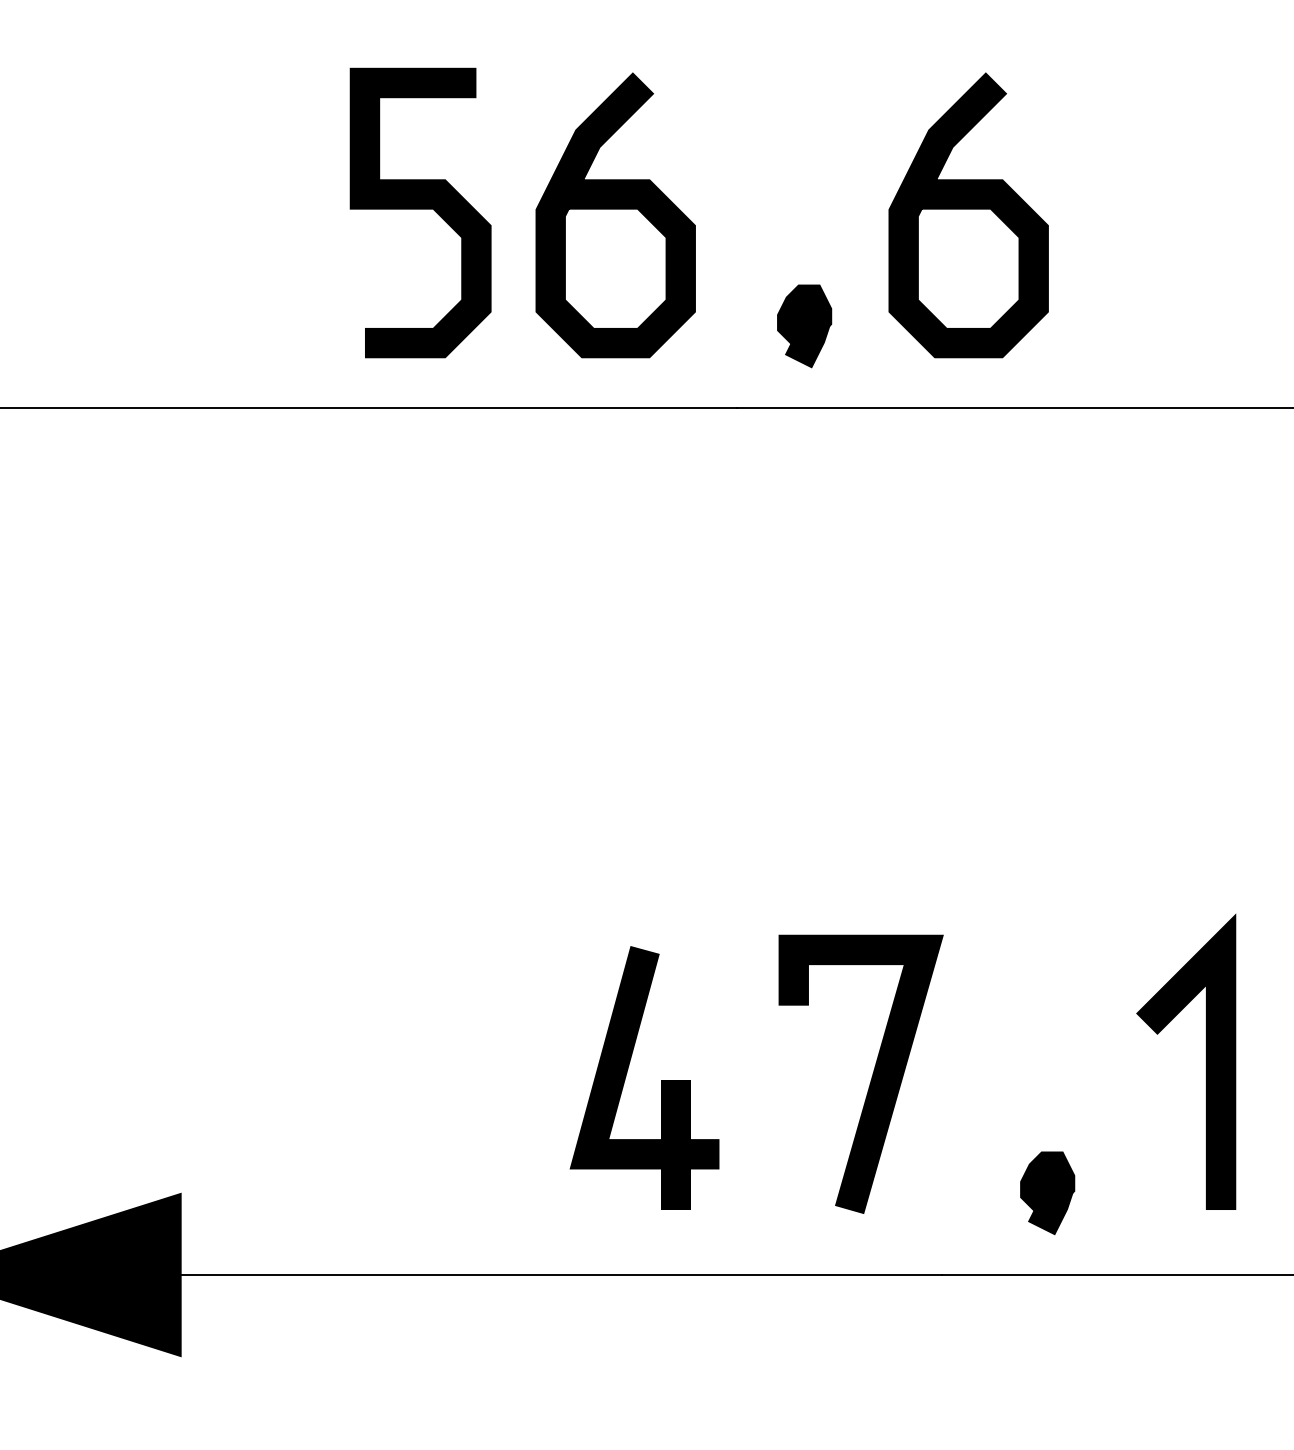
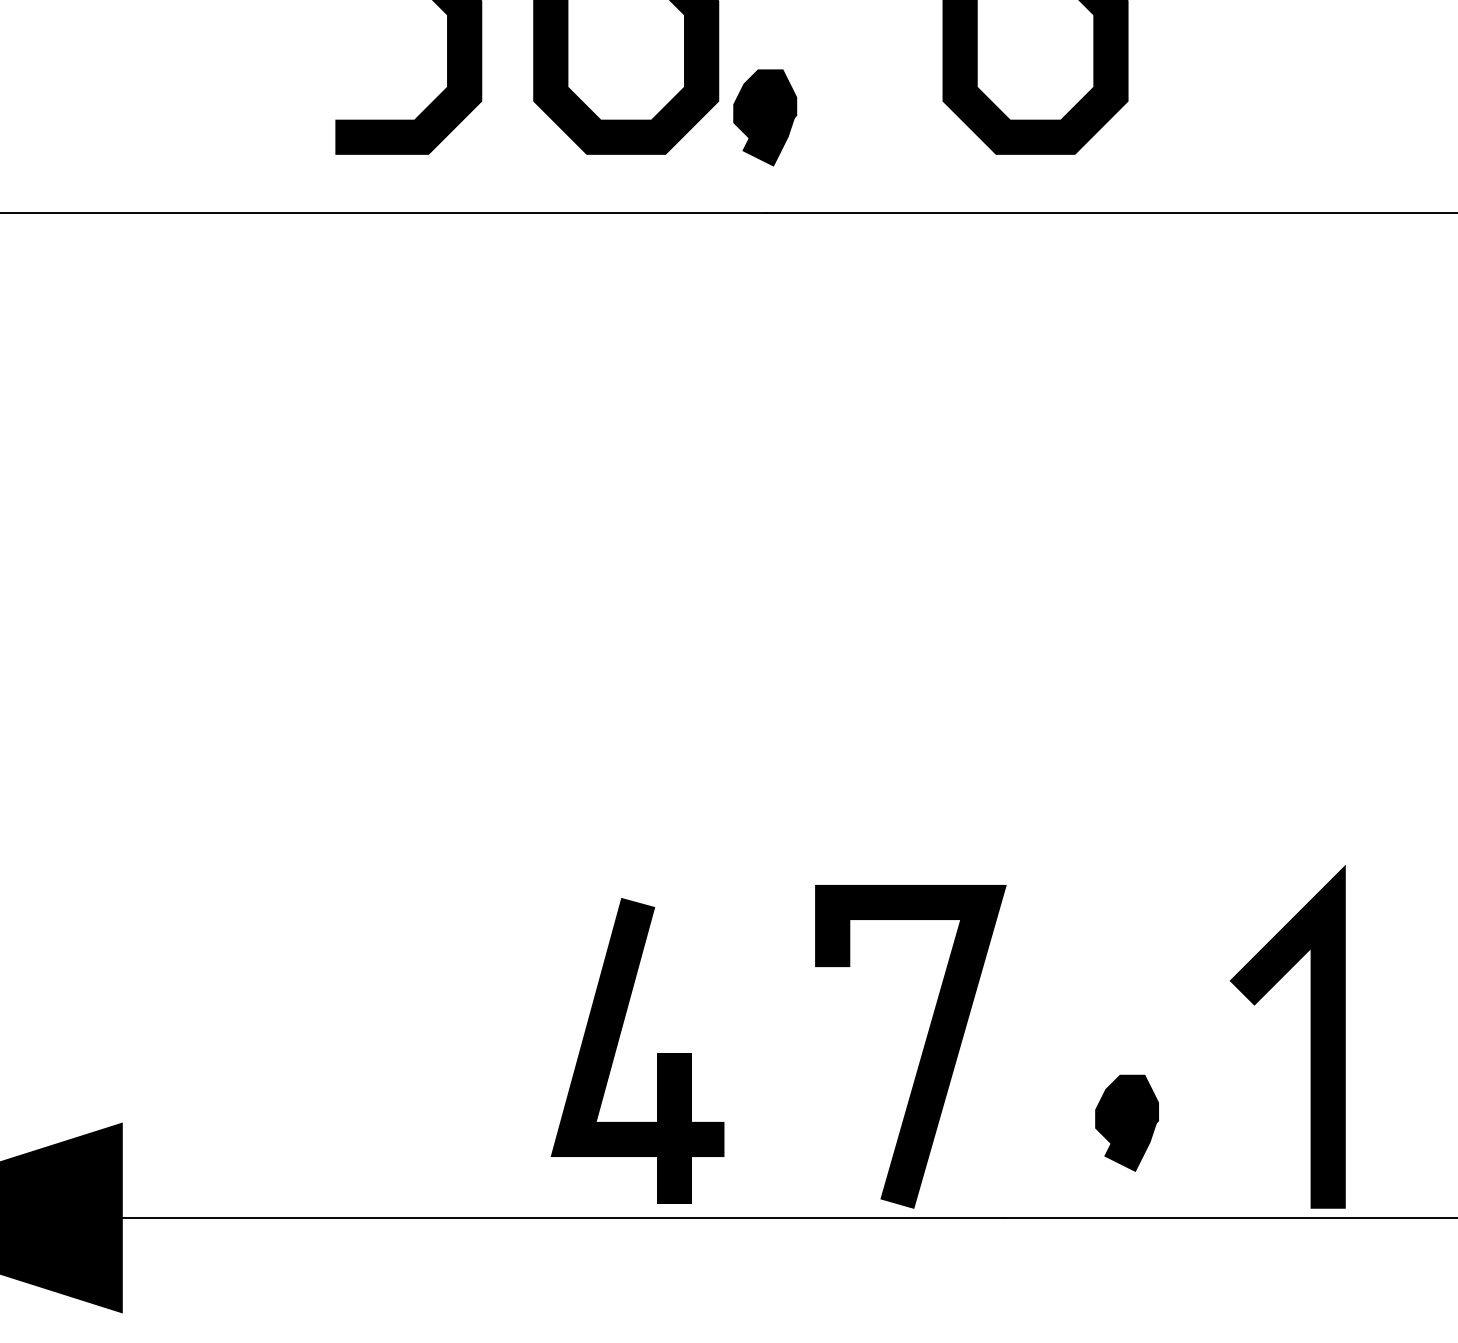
part: (804, 326) -> (765, 118), moved
line: (1206, 1061) -> (1311, 1036), moved
line: (871, 1077) -> (922, 1050), moved
part: (661, 1080) -> (657, 1053), moved

